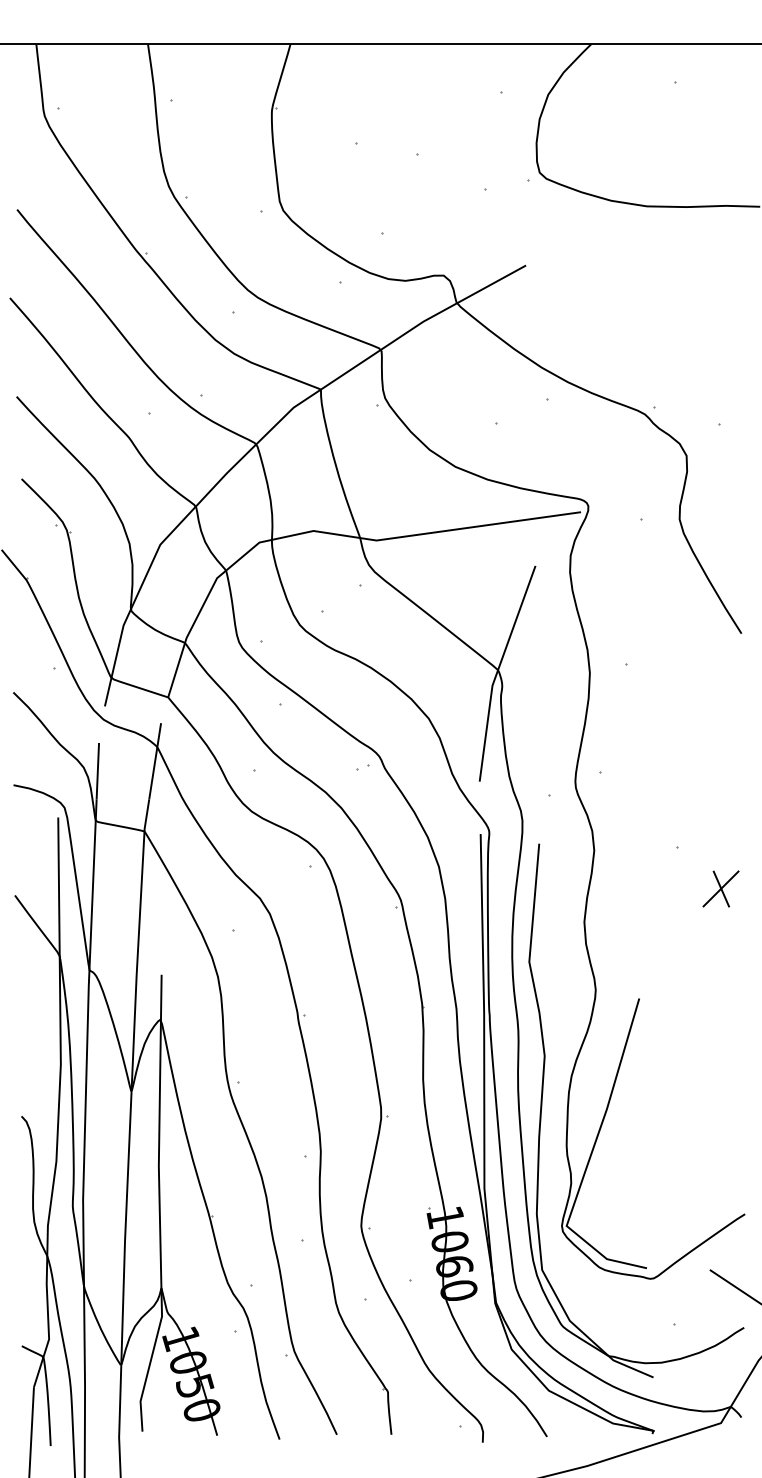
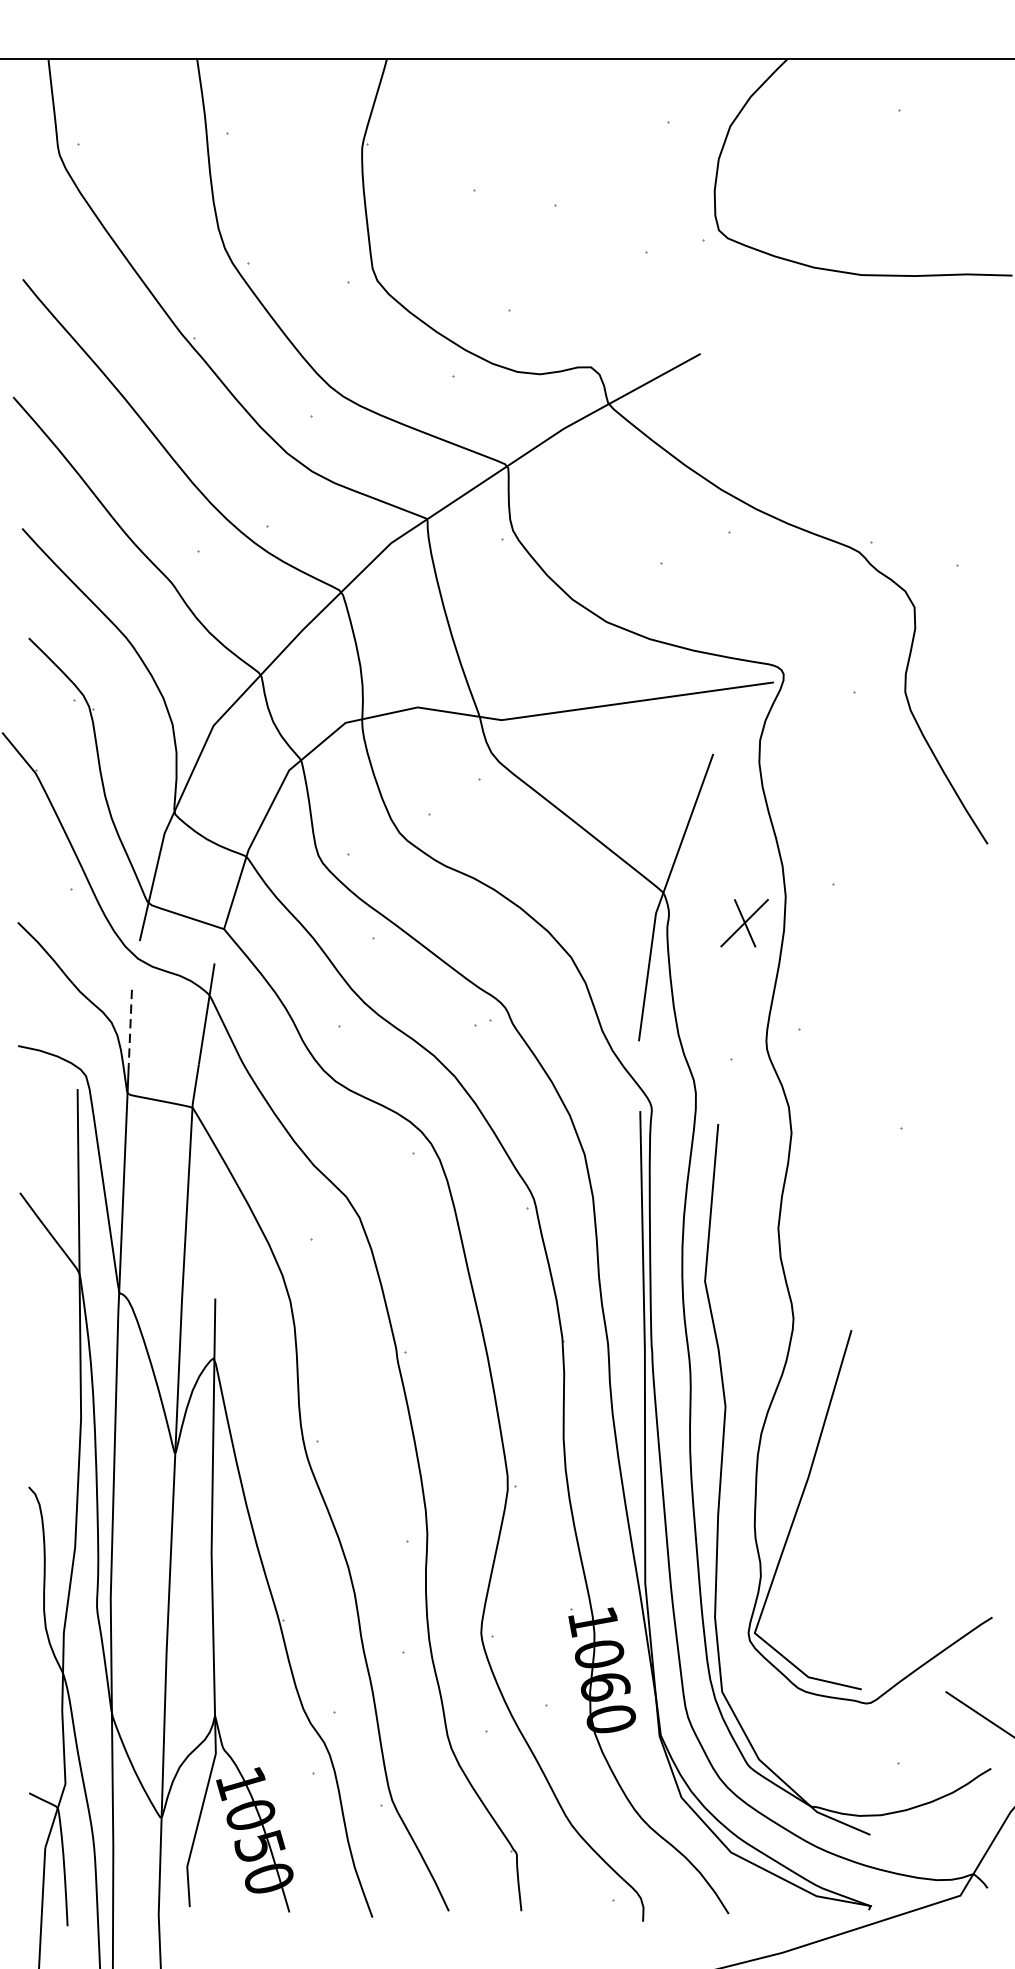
line: (97, 771) -> (129, 1027), solid -> dashed
part: (720, 888) -> (743, 922), moved

